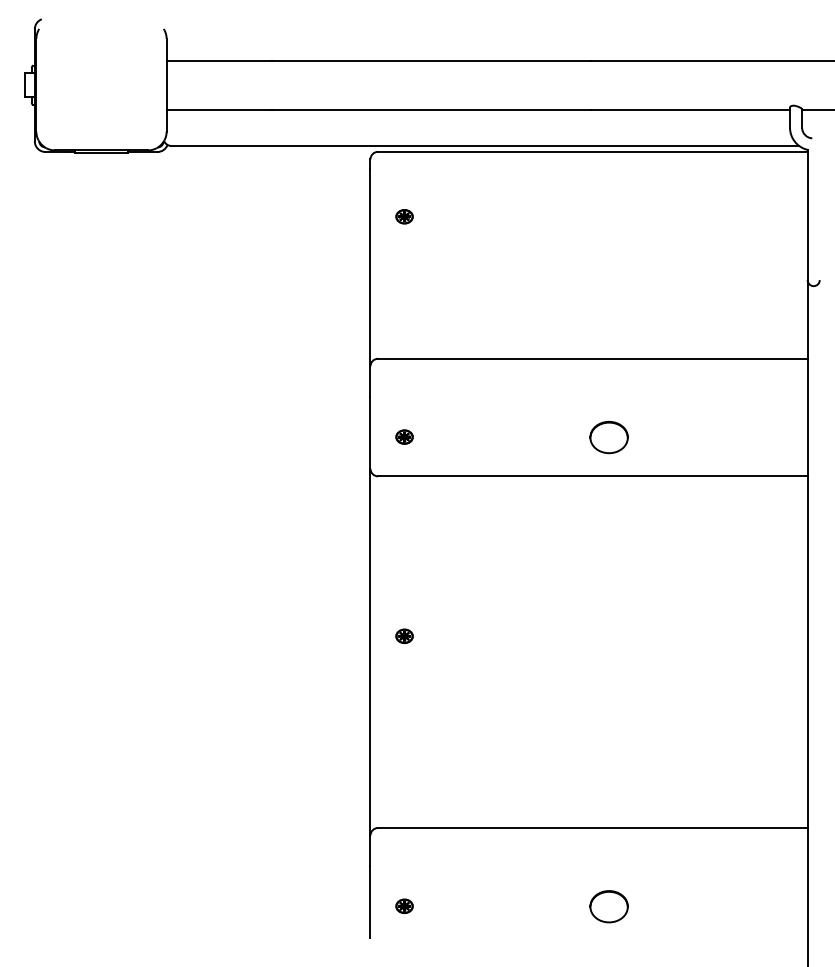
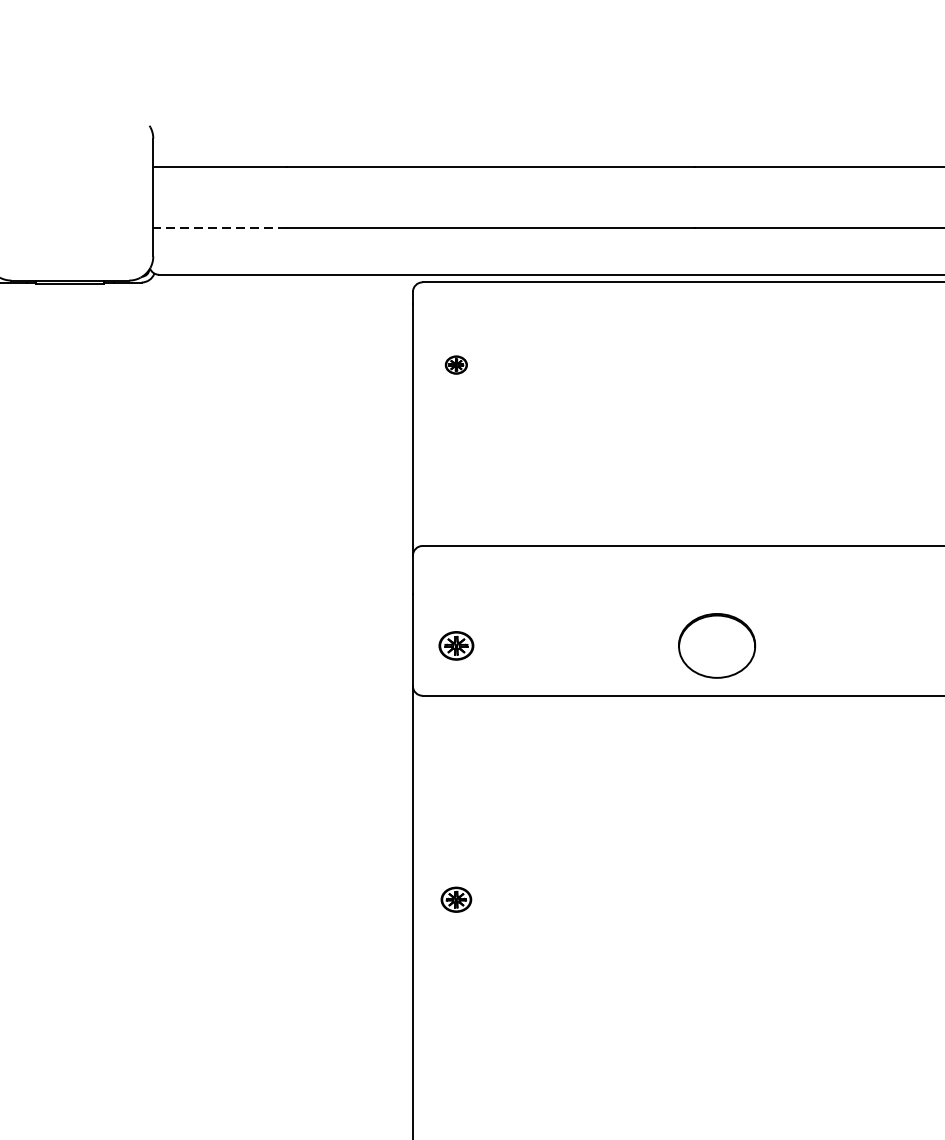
line: (219, 109) -> (220, 228), solid -> dashed
part: (404, 436) -> (456, 644), size x1.6
part: (608, 437) -> (716, 646), size x1.6
part: (404, 635) -> (456, 898), size x1.4

